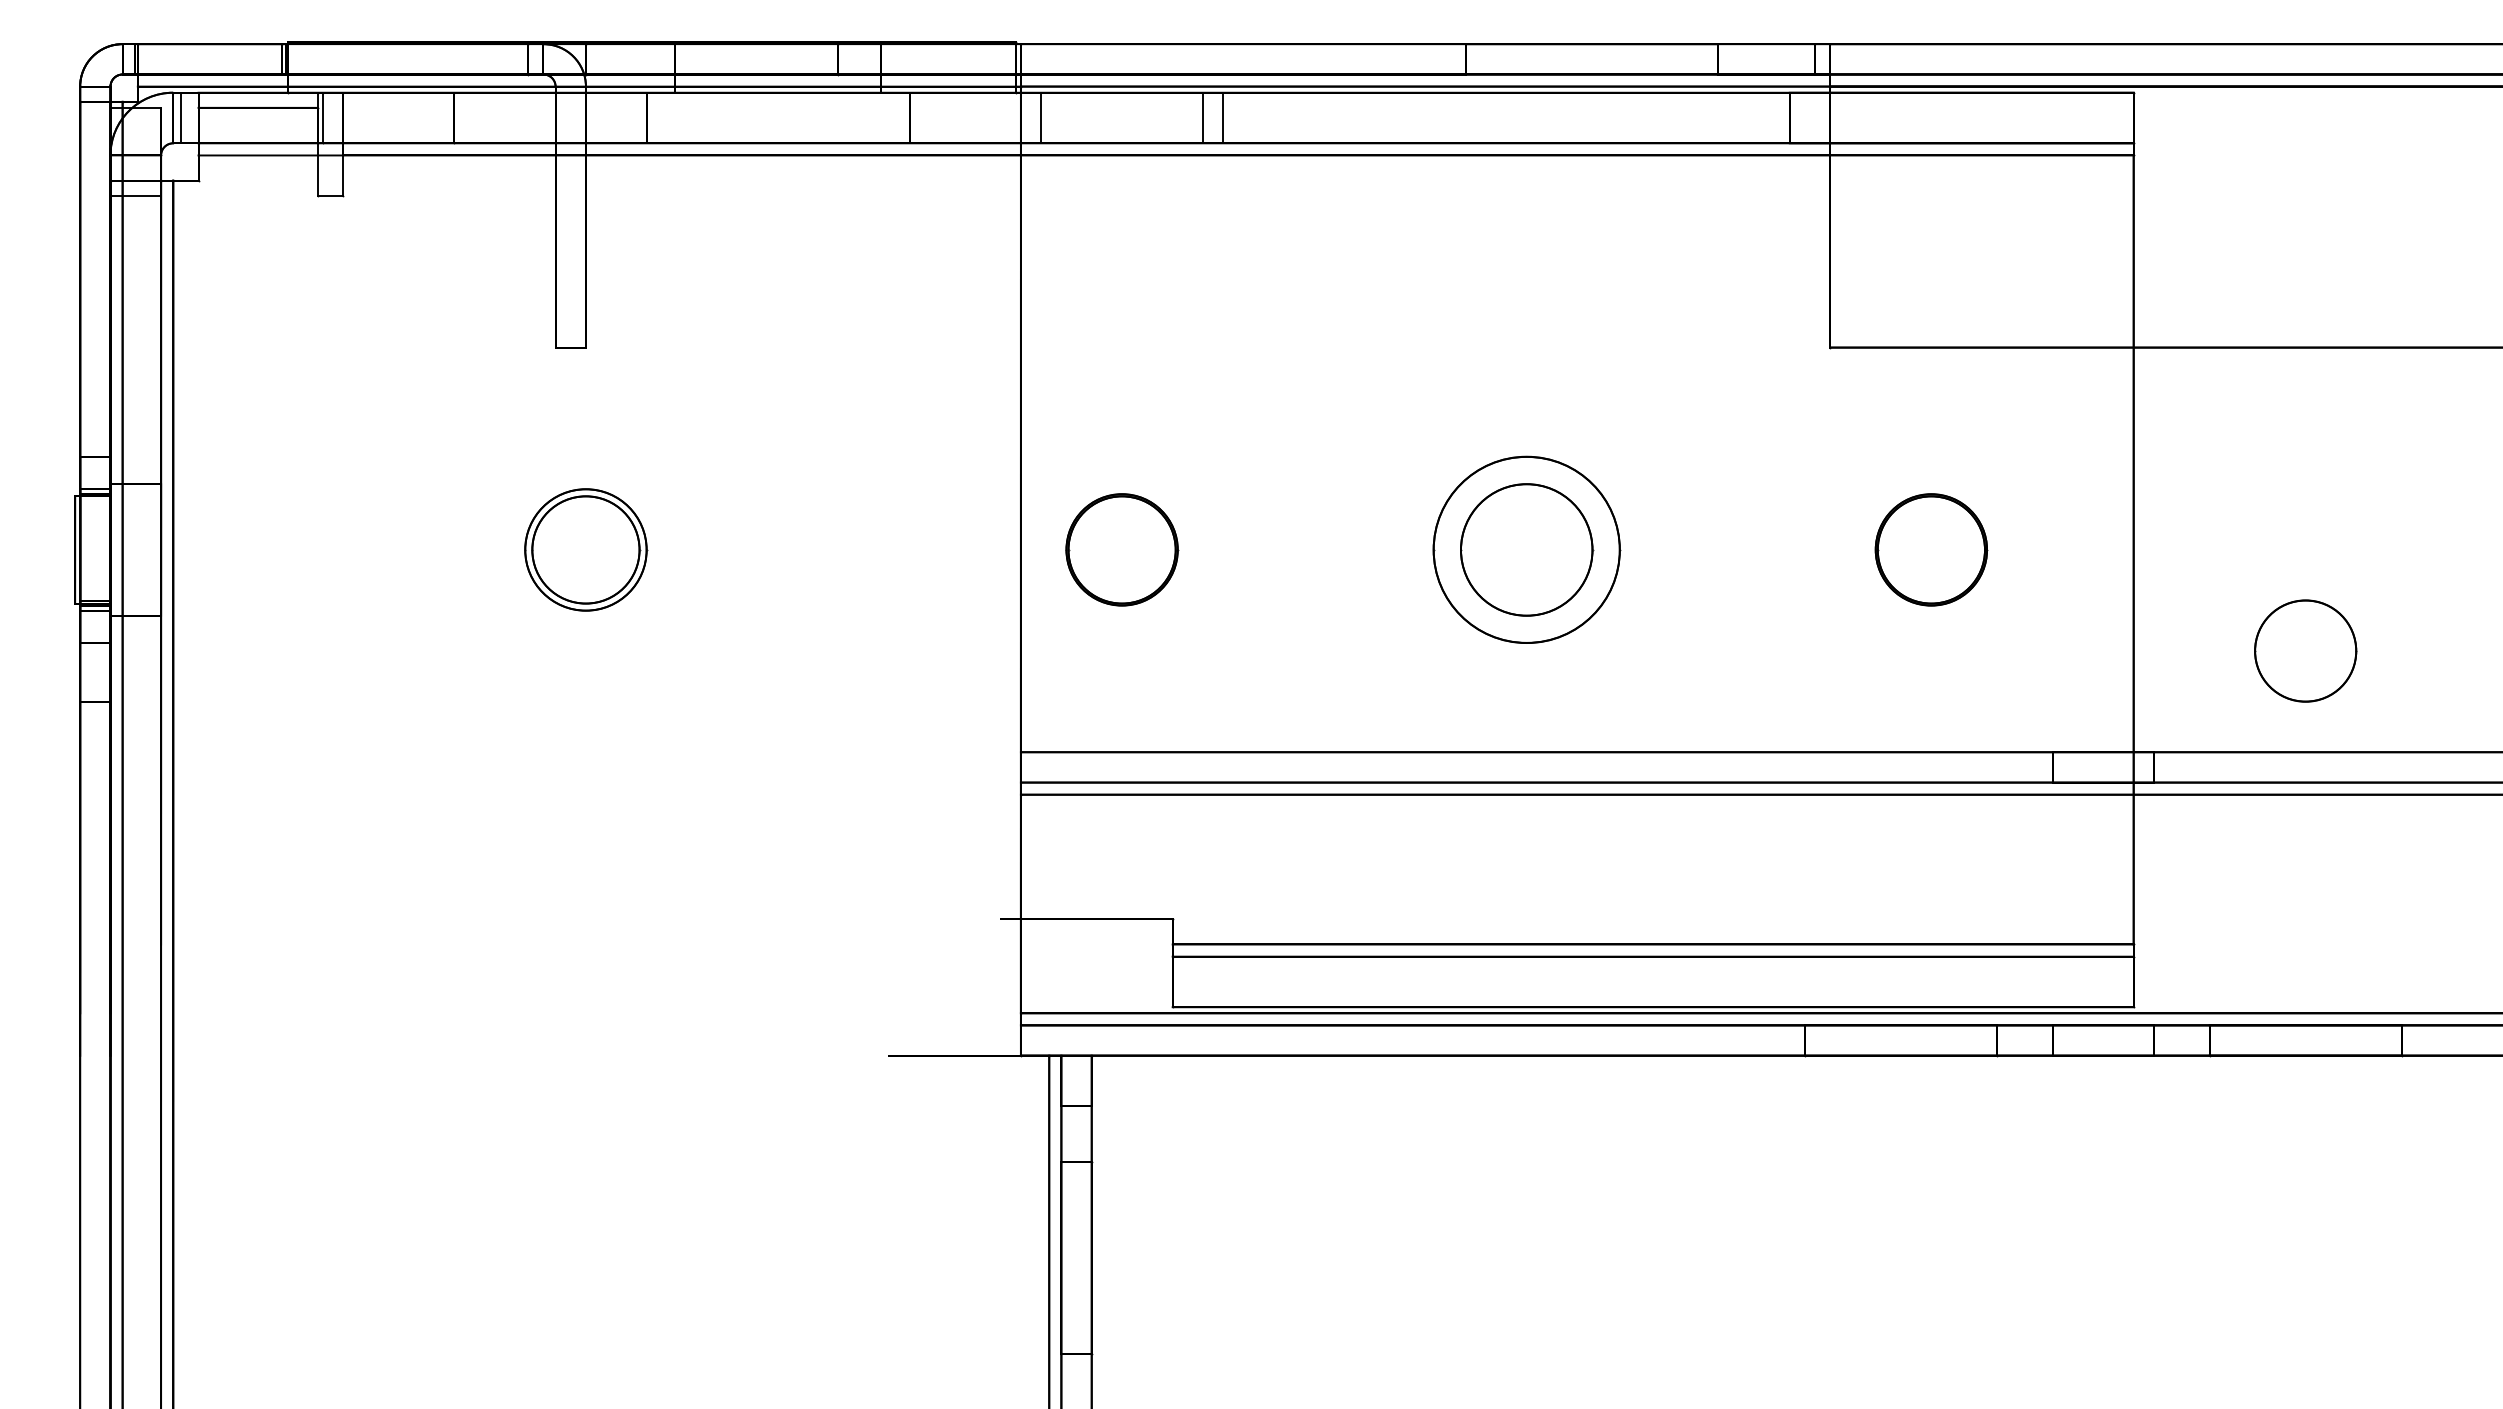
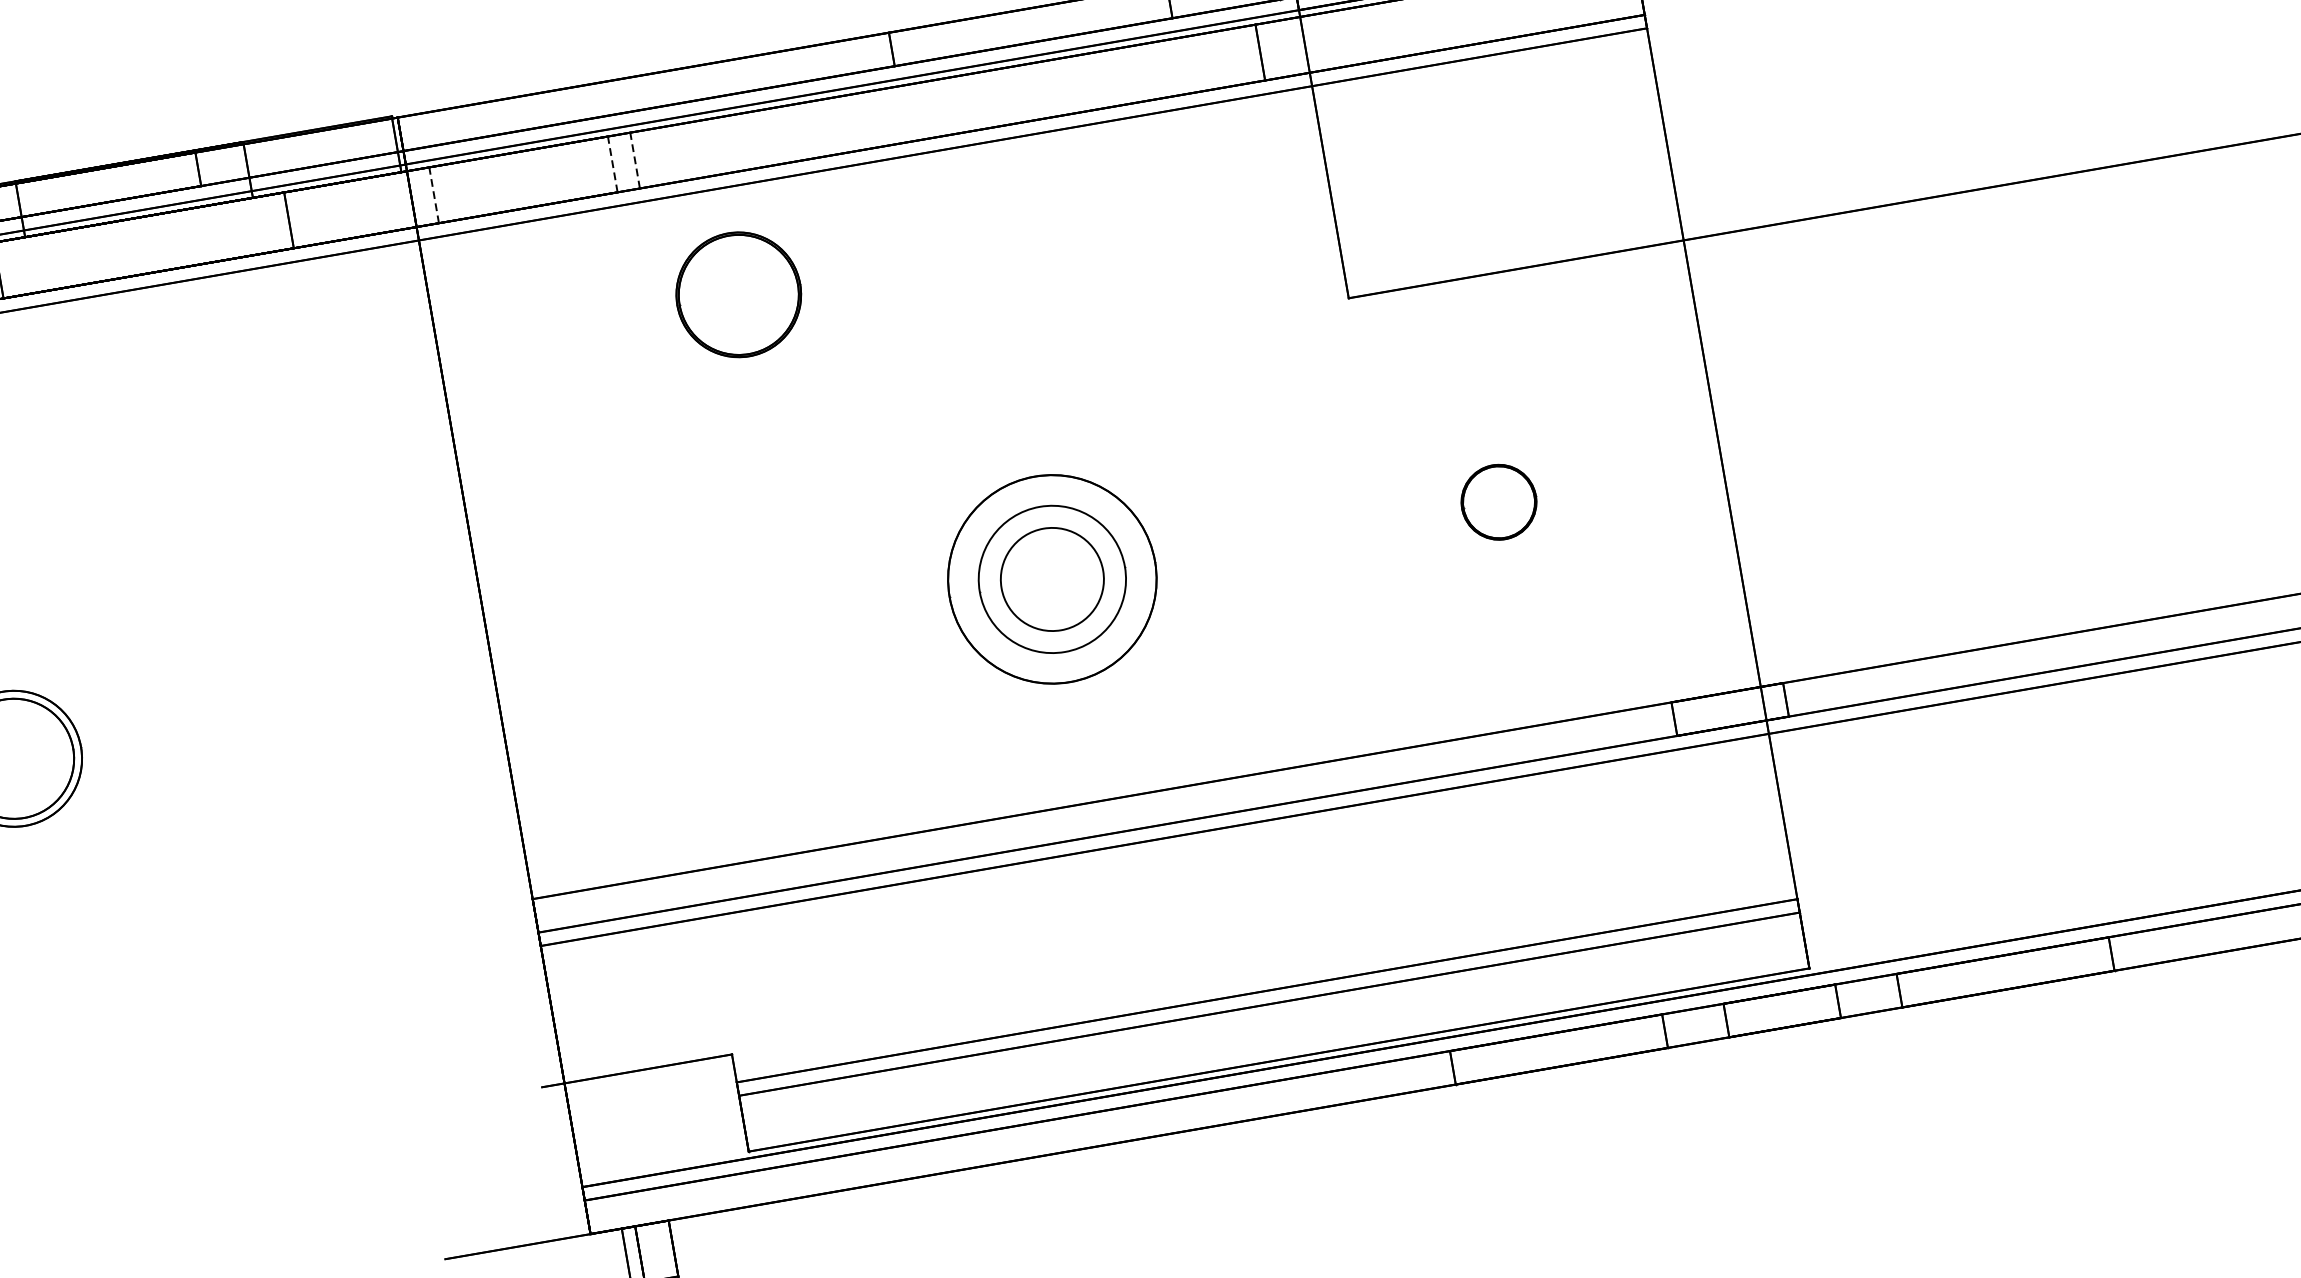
line: (1041, 117) -> (434, 194), solid -> dashed
line: (1203, 117) -> (613, 163), solid -> dashed
line: (1223, 117) -> (635, 159), solid -> dashed
part: (1122, 549) -> (739, 294), moved
circle: (1526, 549) -> (1052, 578), size x0.7
part: (1931, 549) -> (1499, 501), size x0.6
circle: (2305, 650) -> (1931, 541), removed

